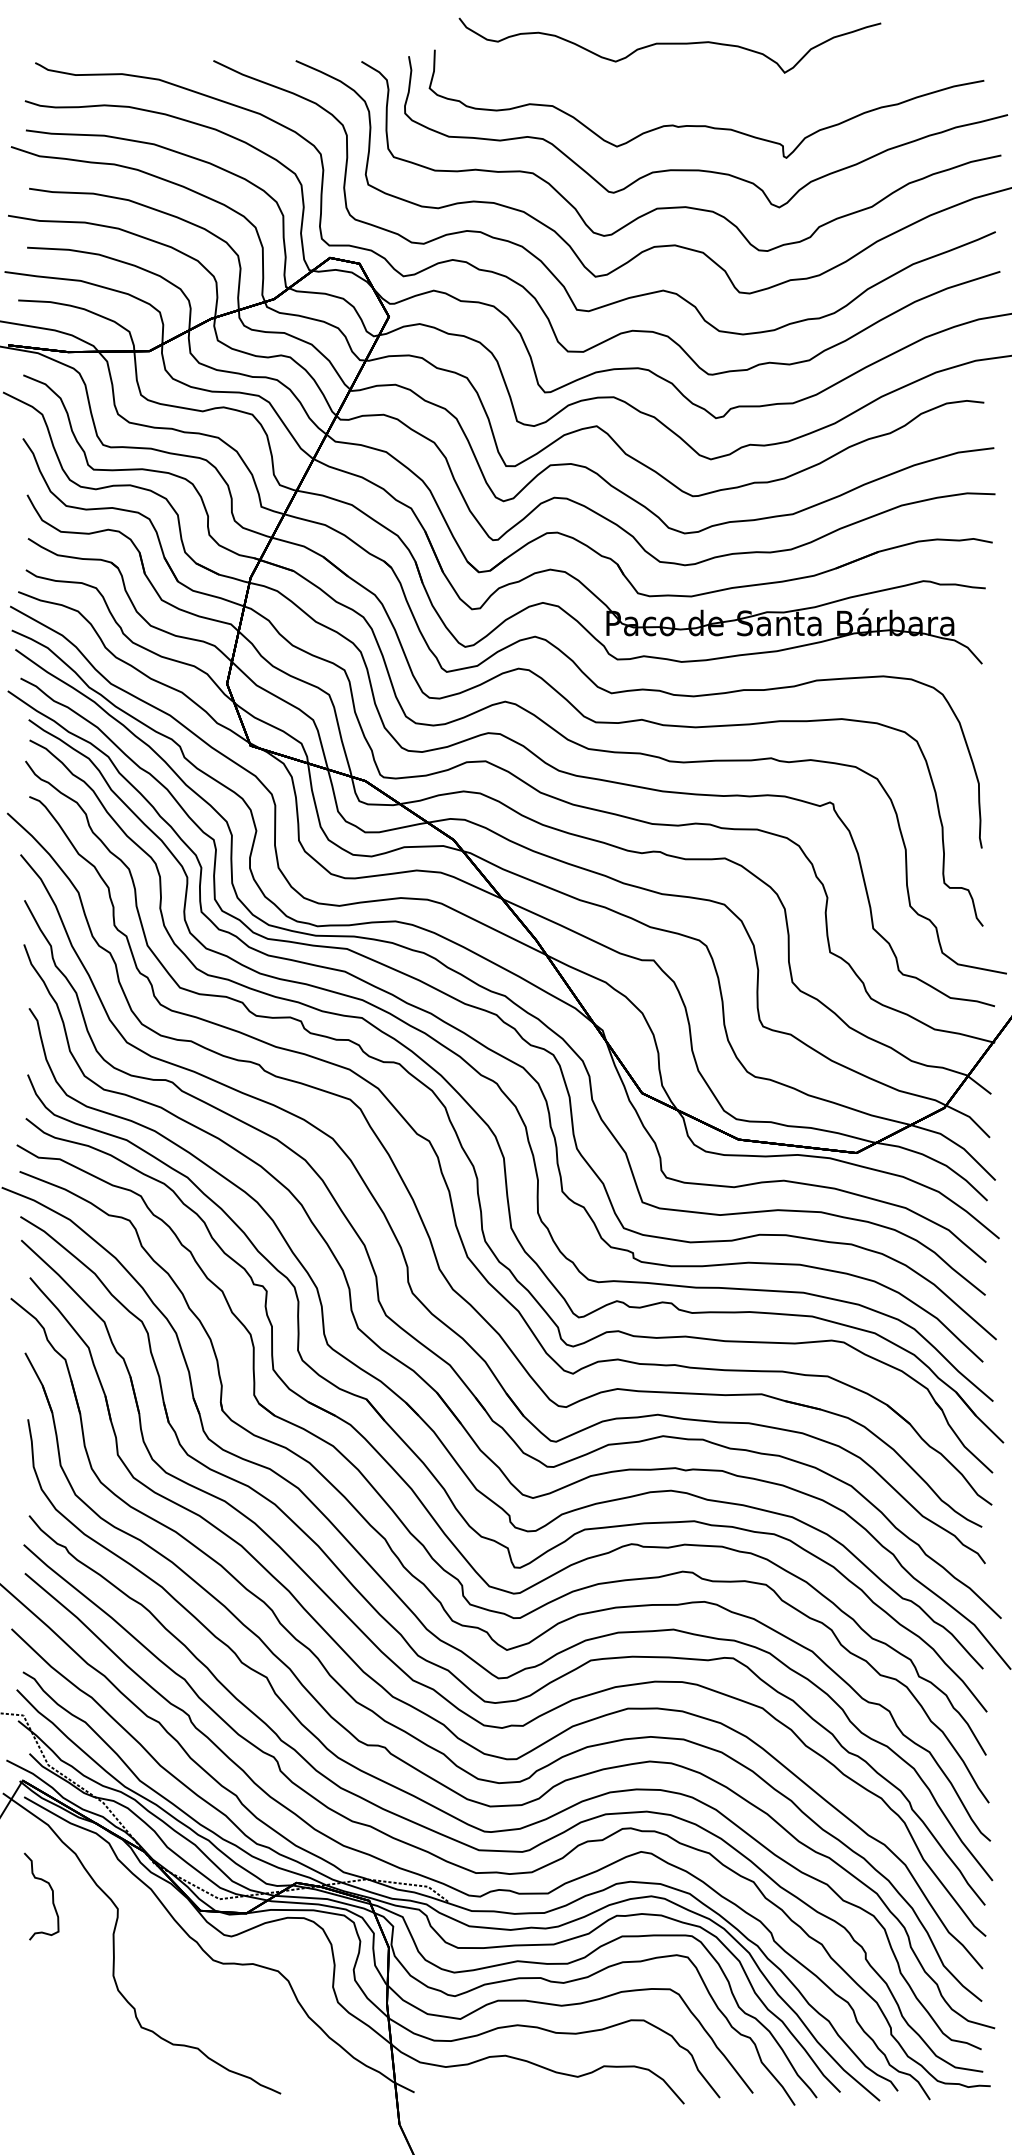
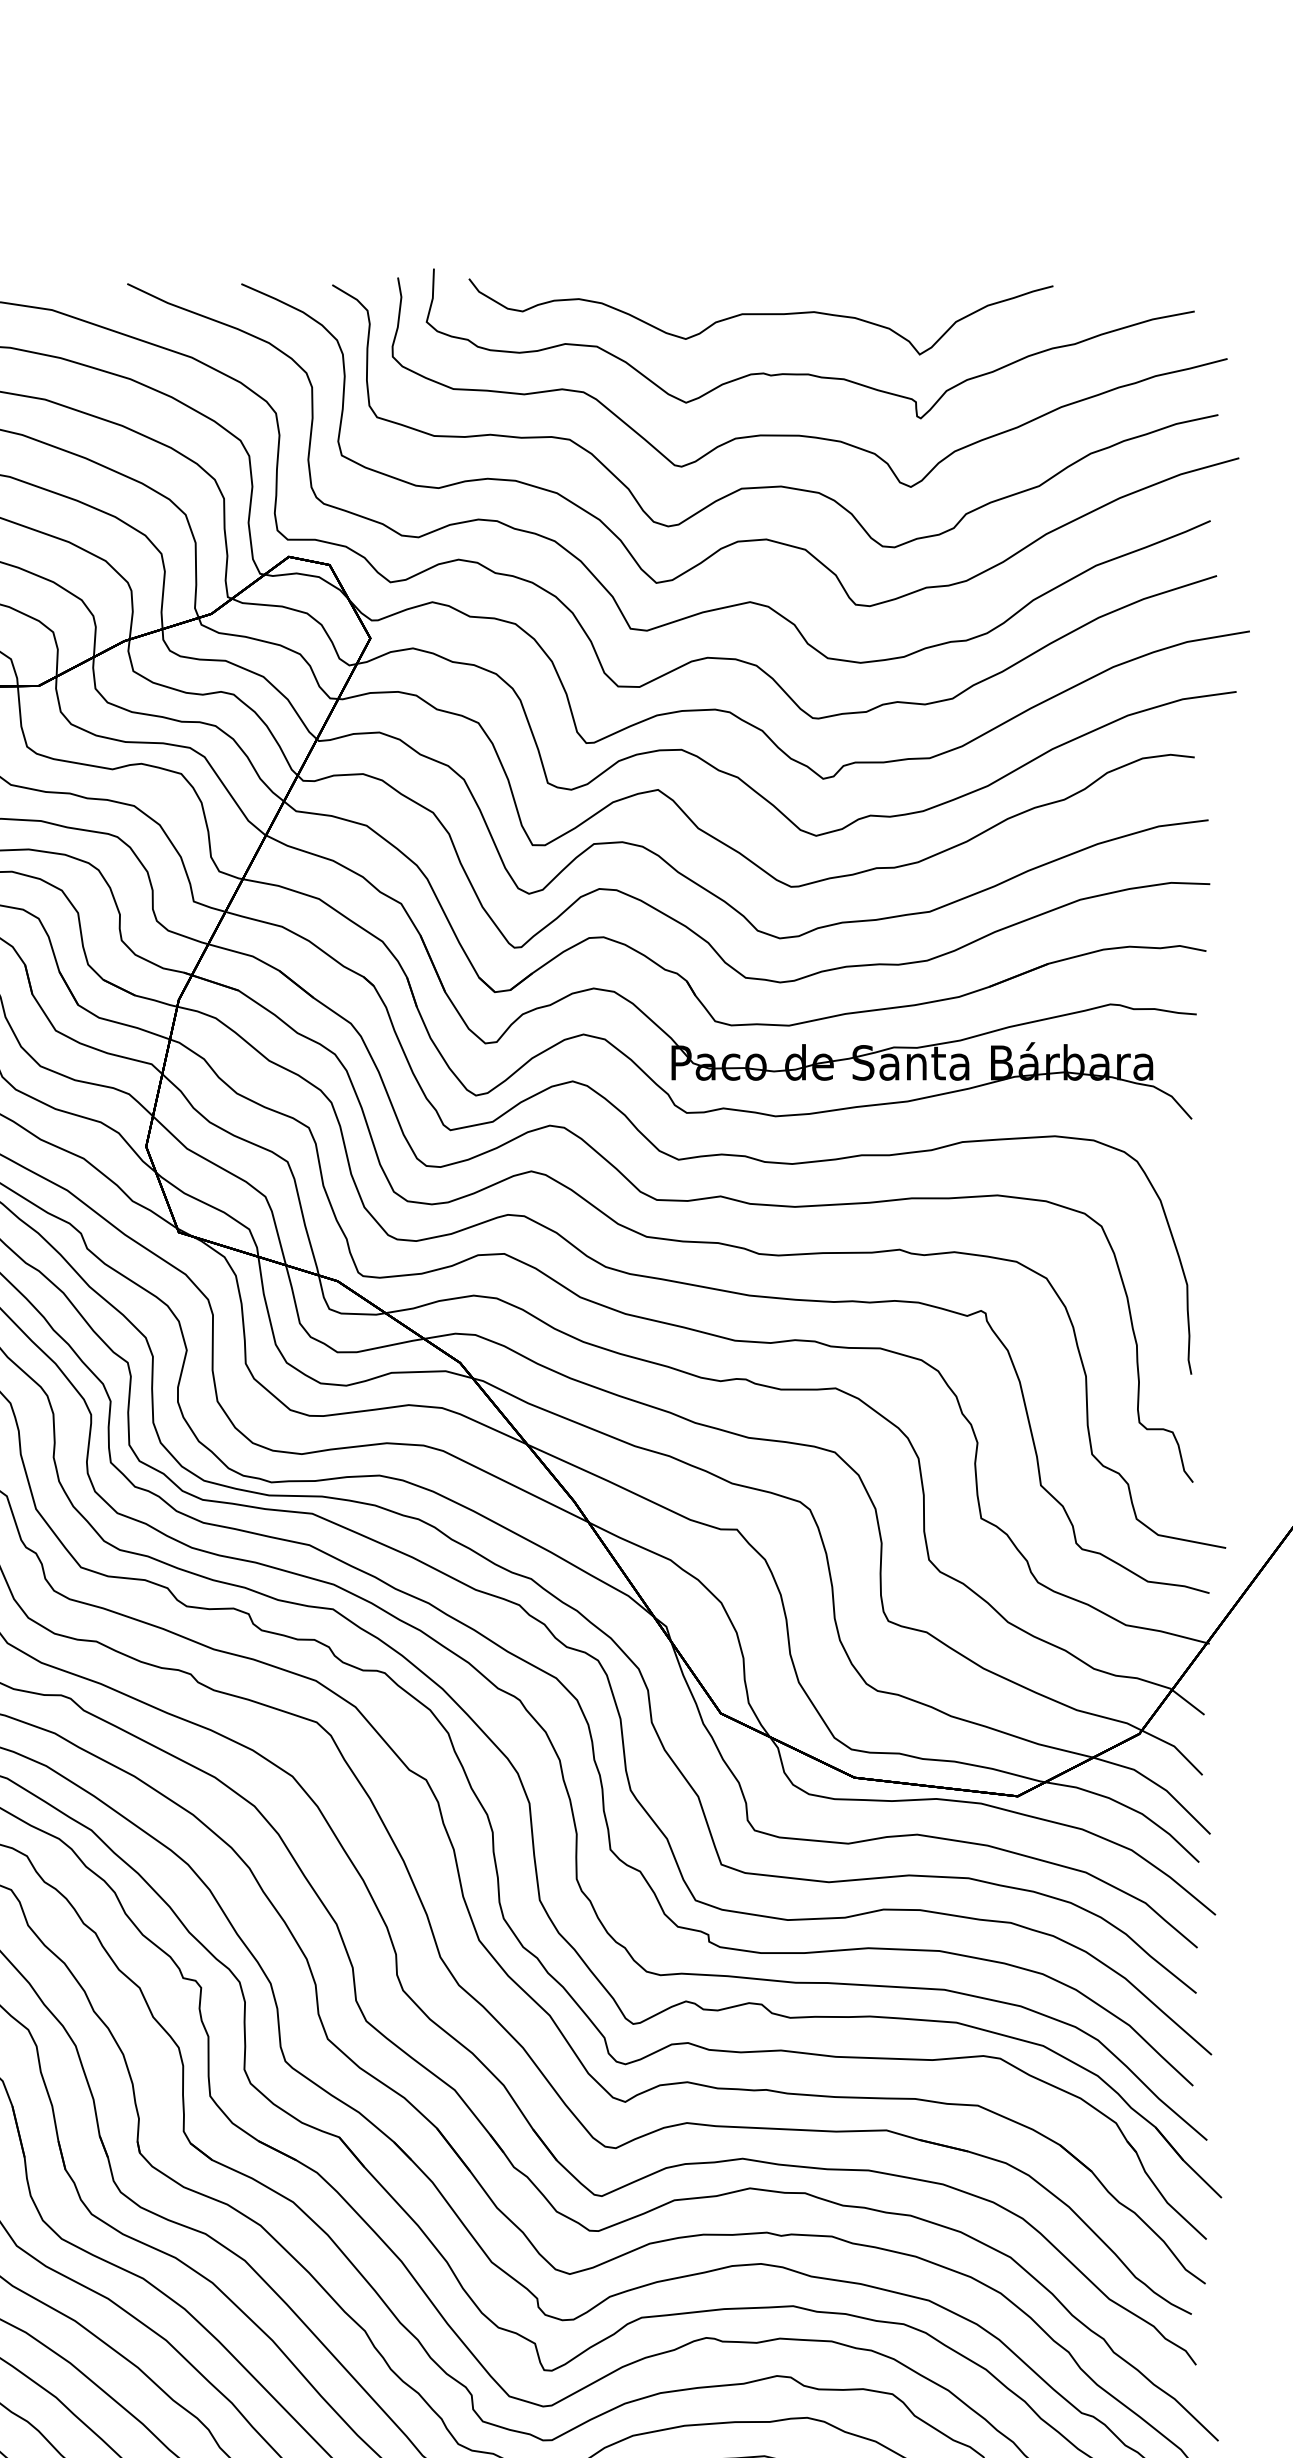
curve: (669, 44) -> (760, 315), moved

